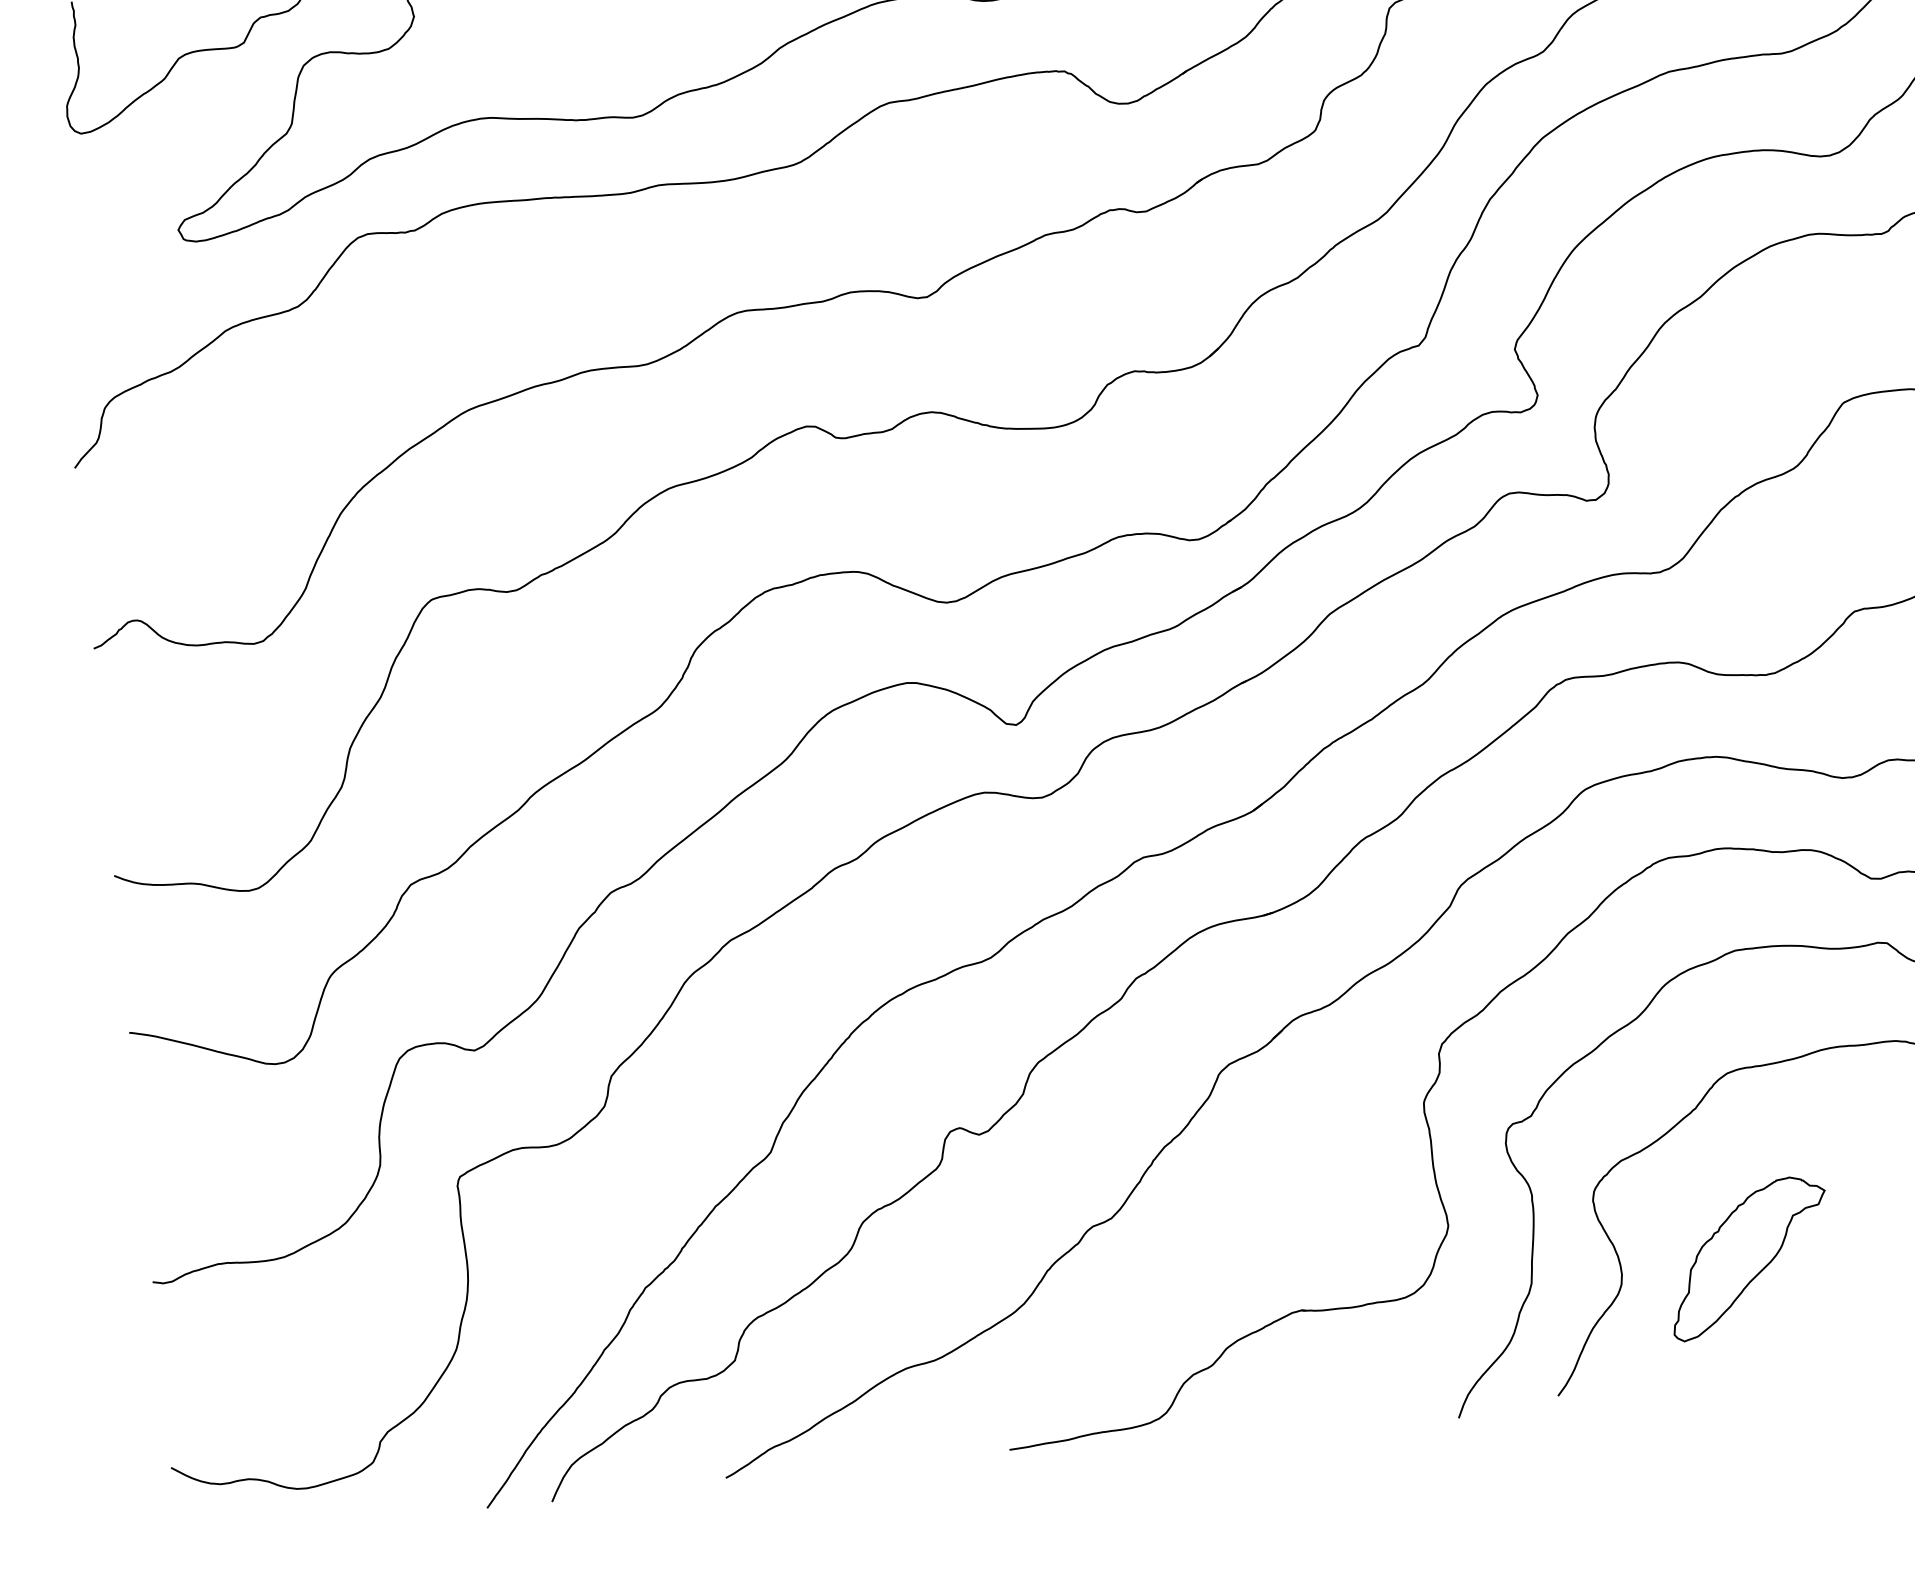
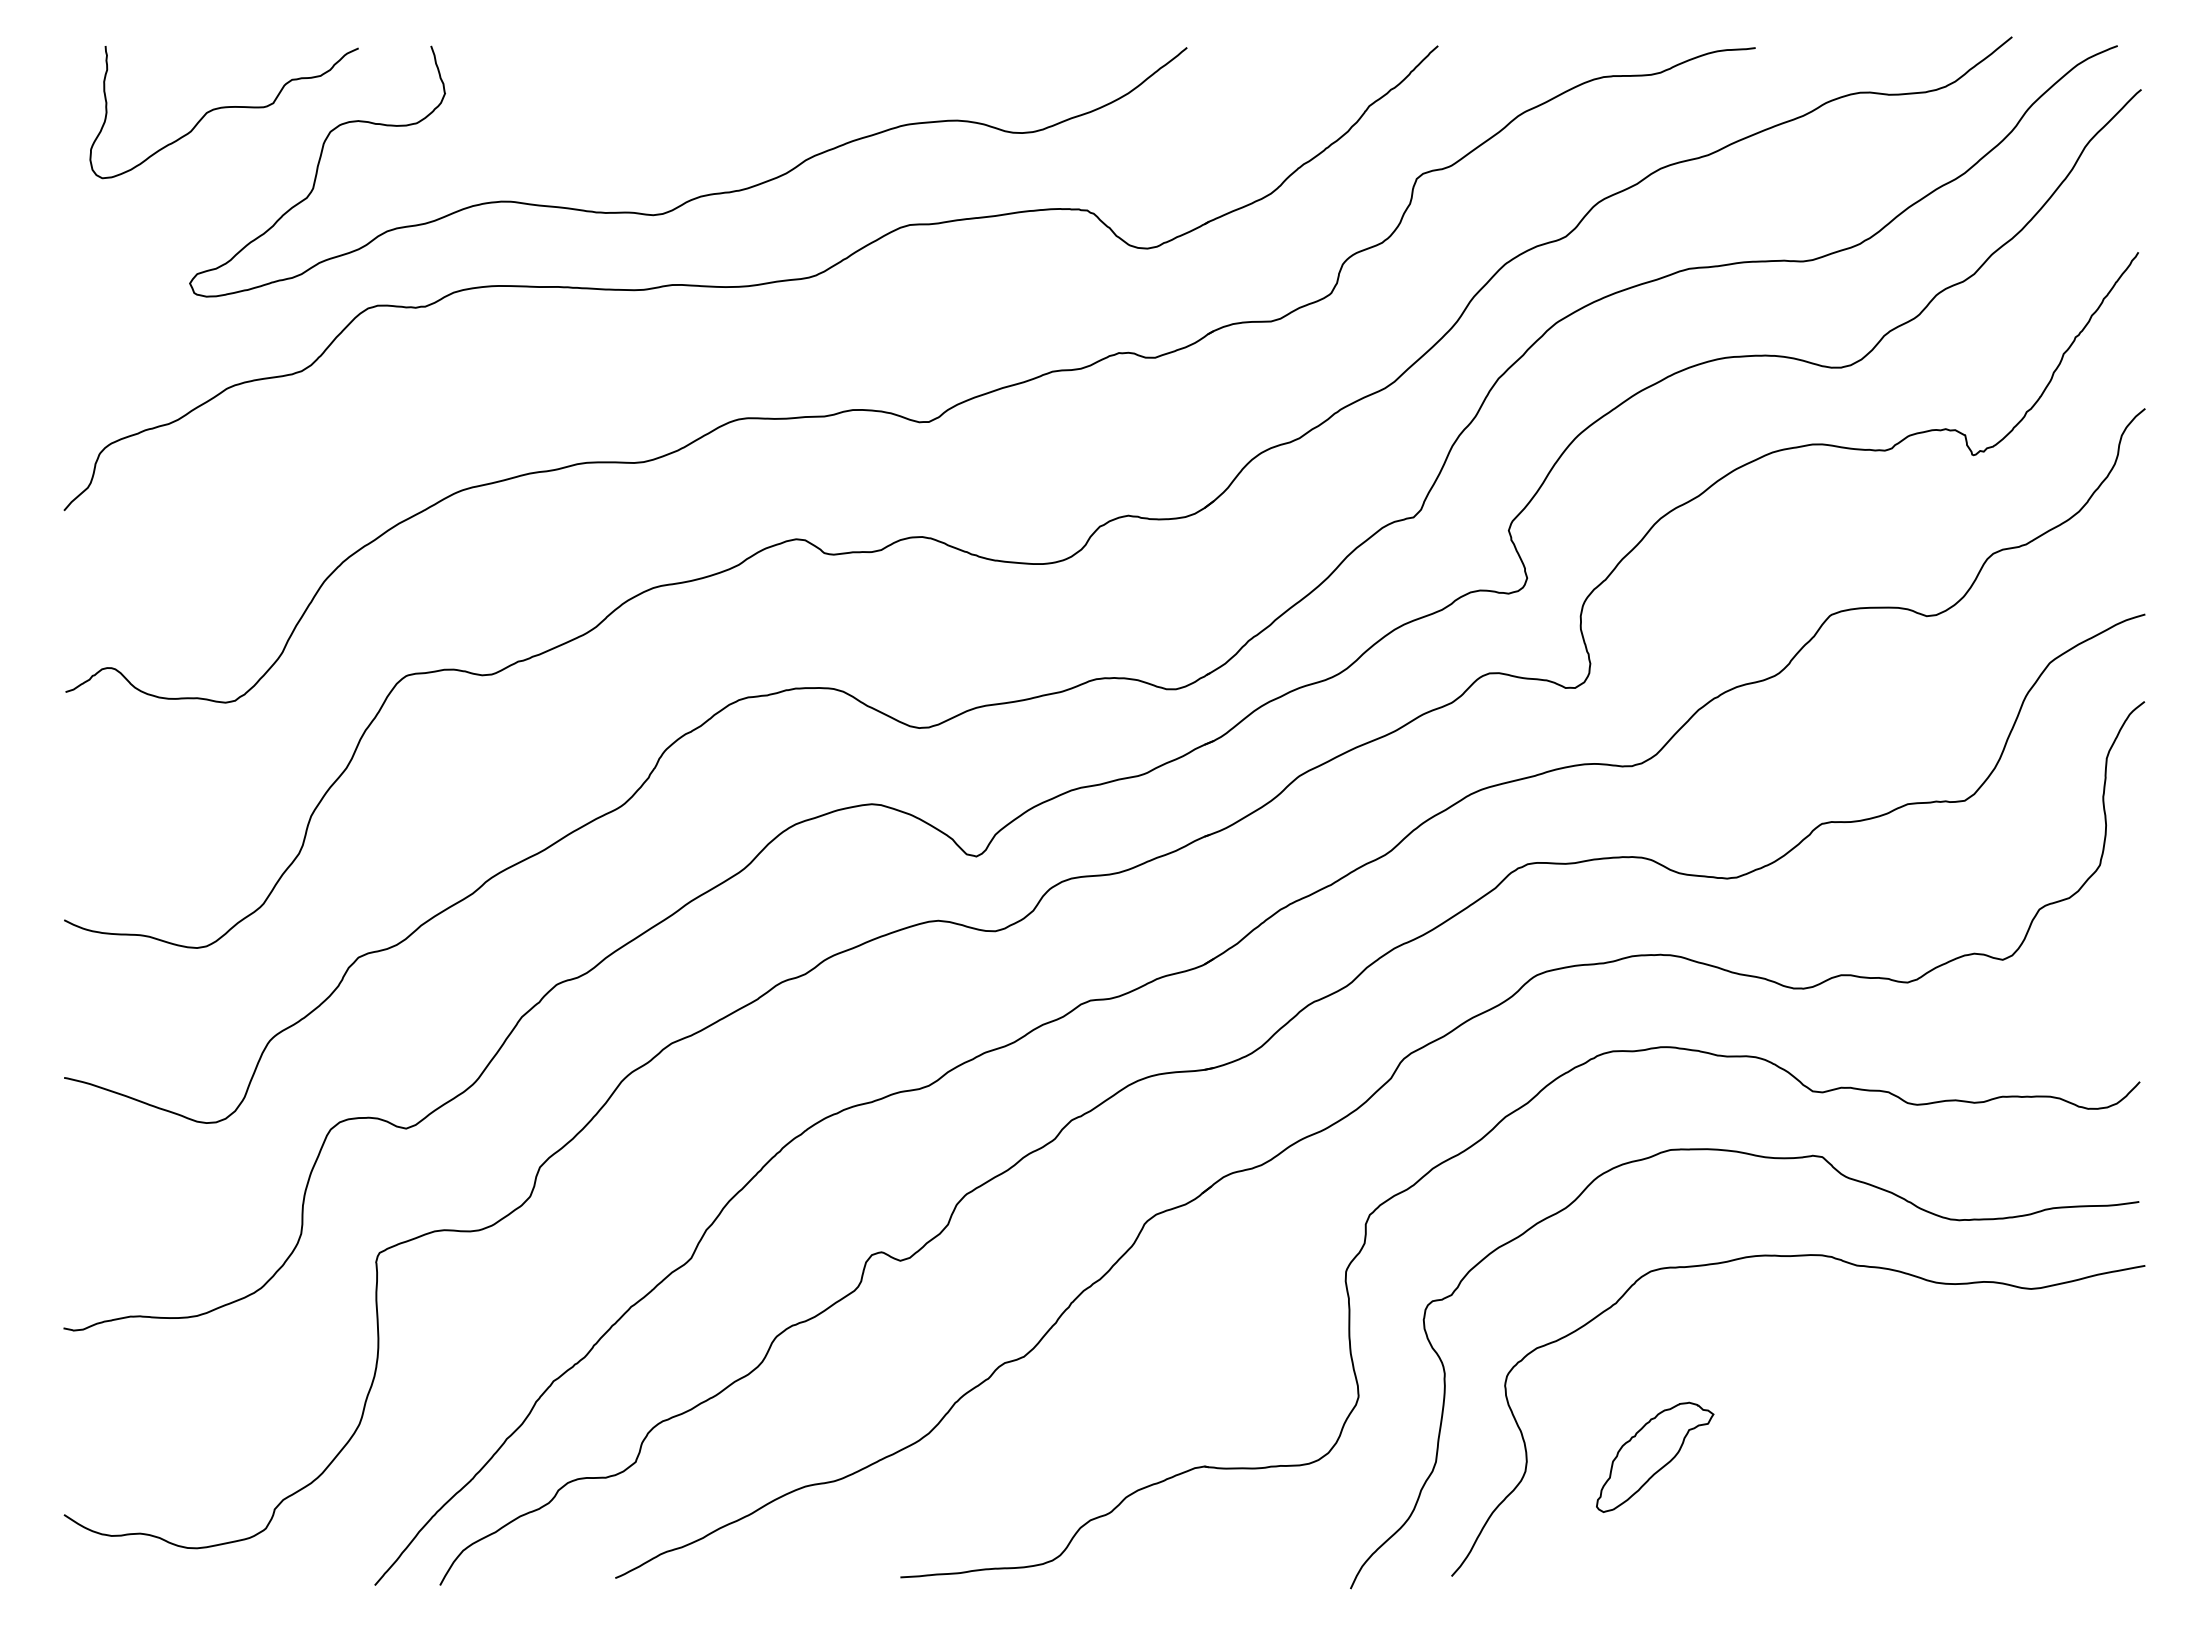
part: (1749, 1257) -> (1655, 1456), size x0.71

